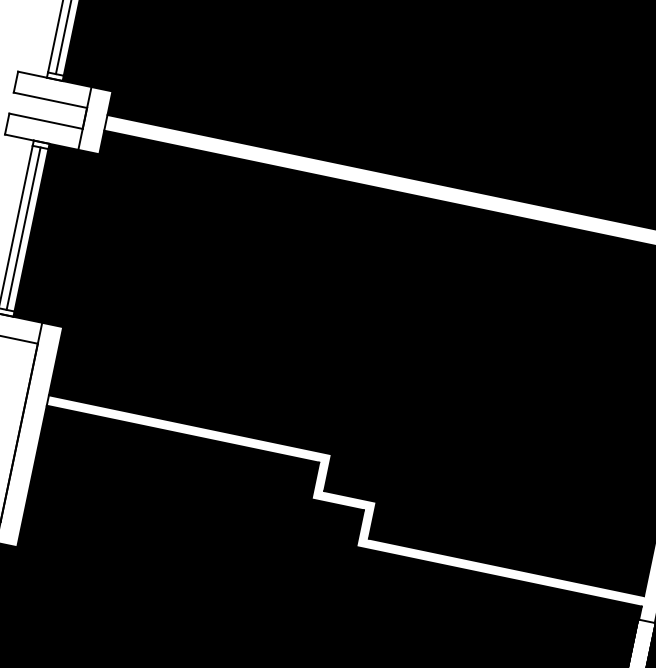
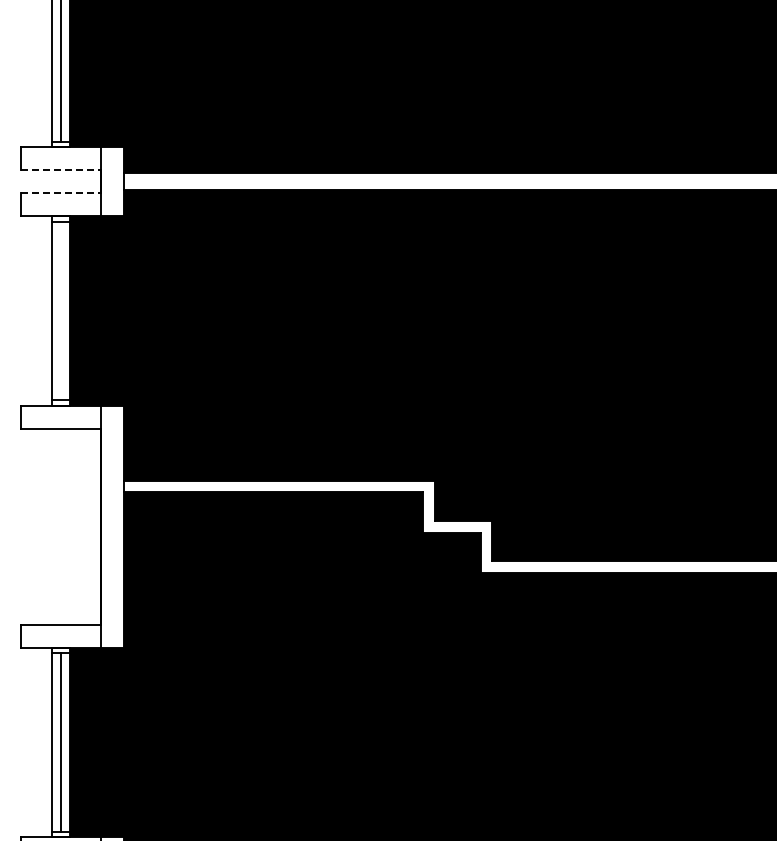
line: (50, 100) -> (61, 170), solid -> dashed
line: (46, 121) -> (61, 193), solid -> dashed
line: (23, 229) -> (61, 311), removed

